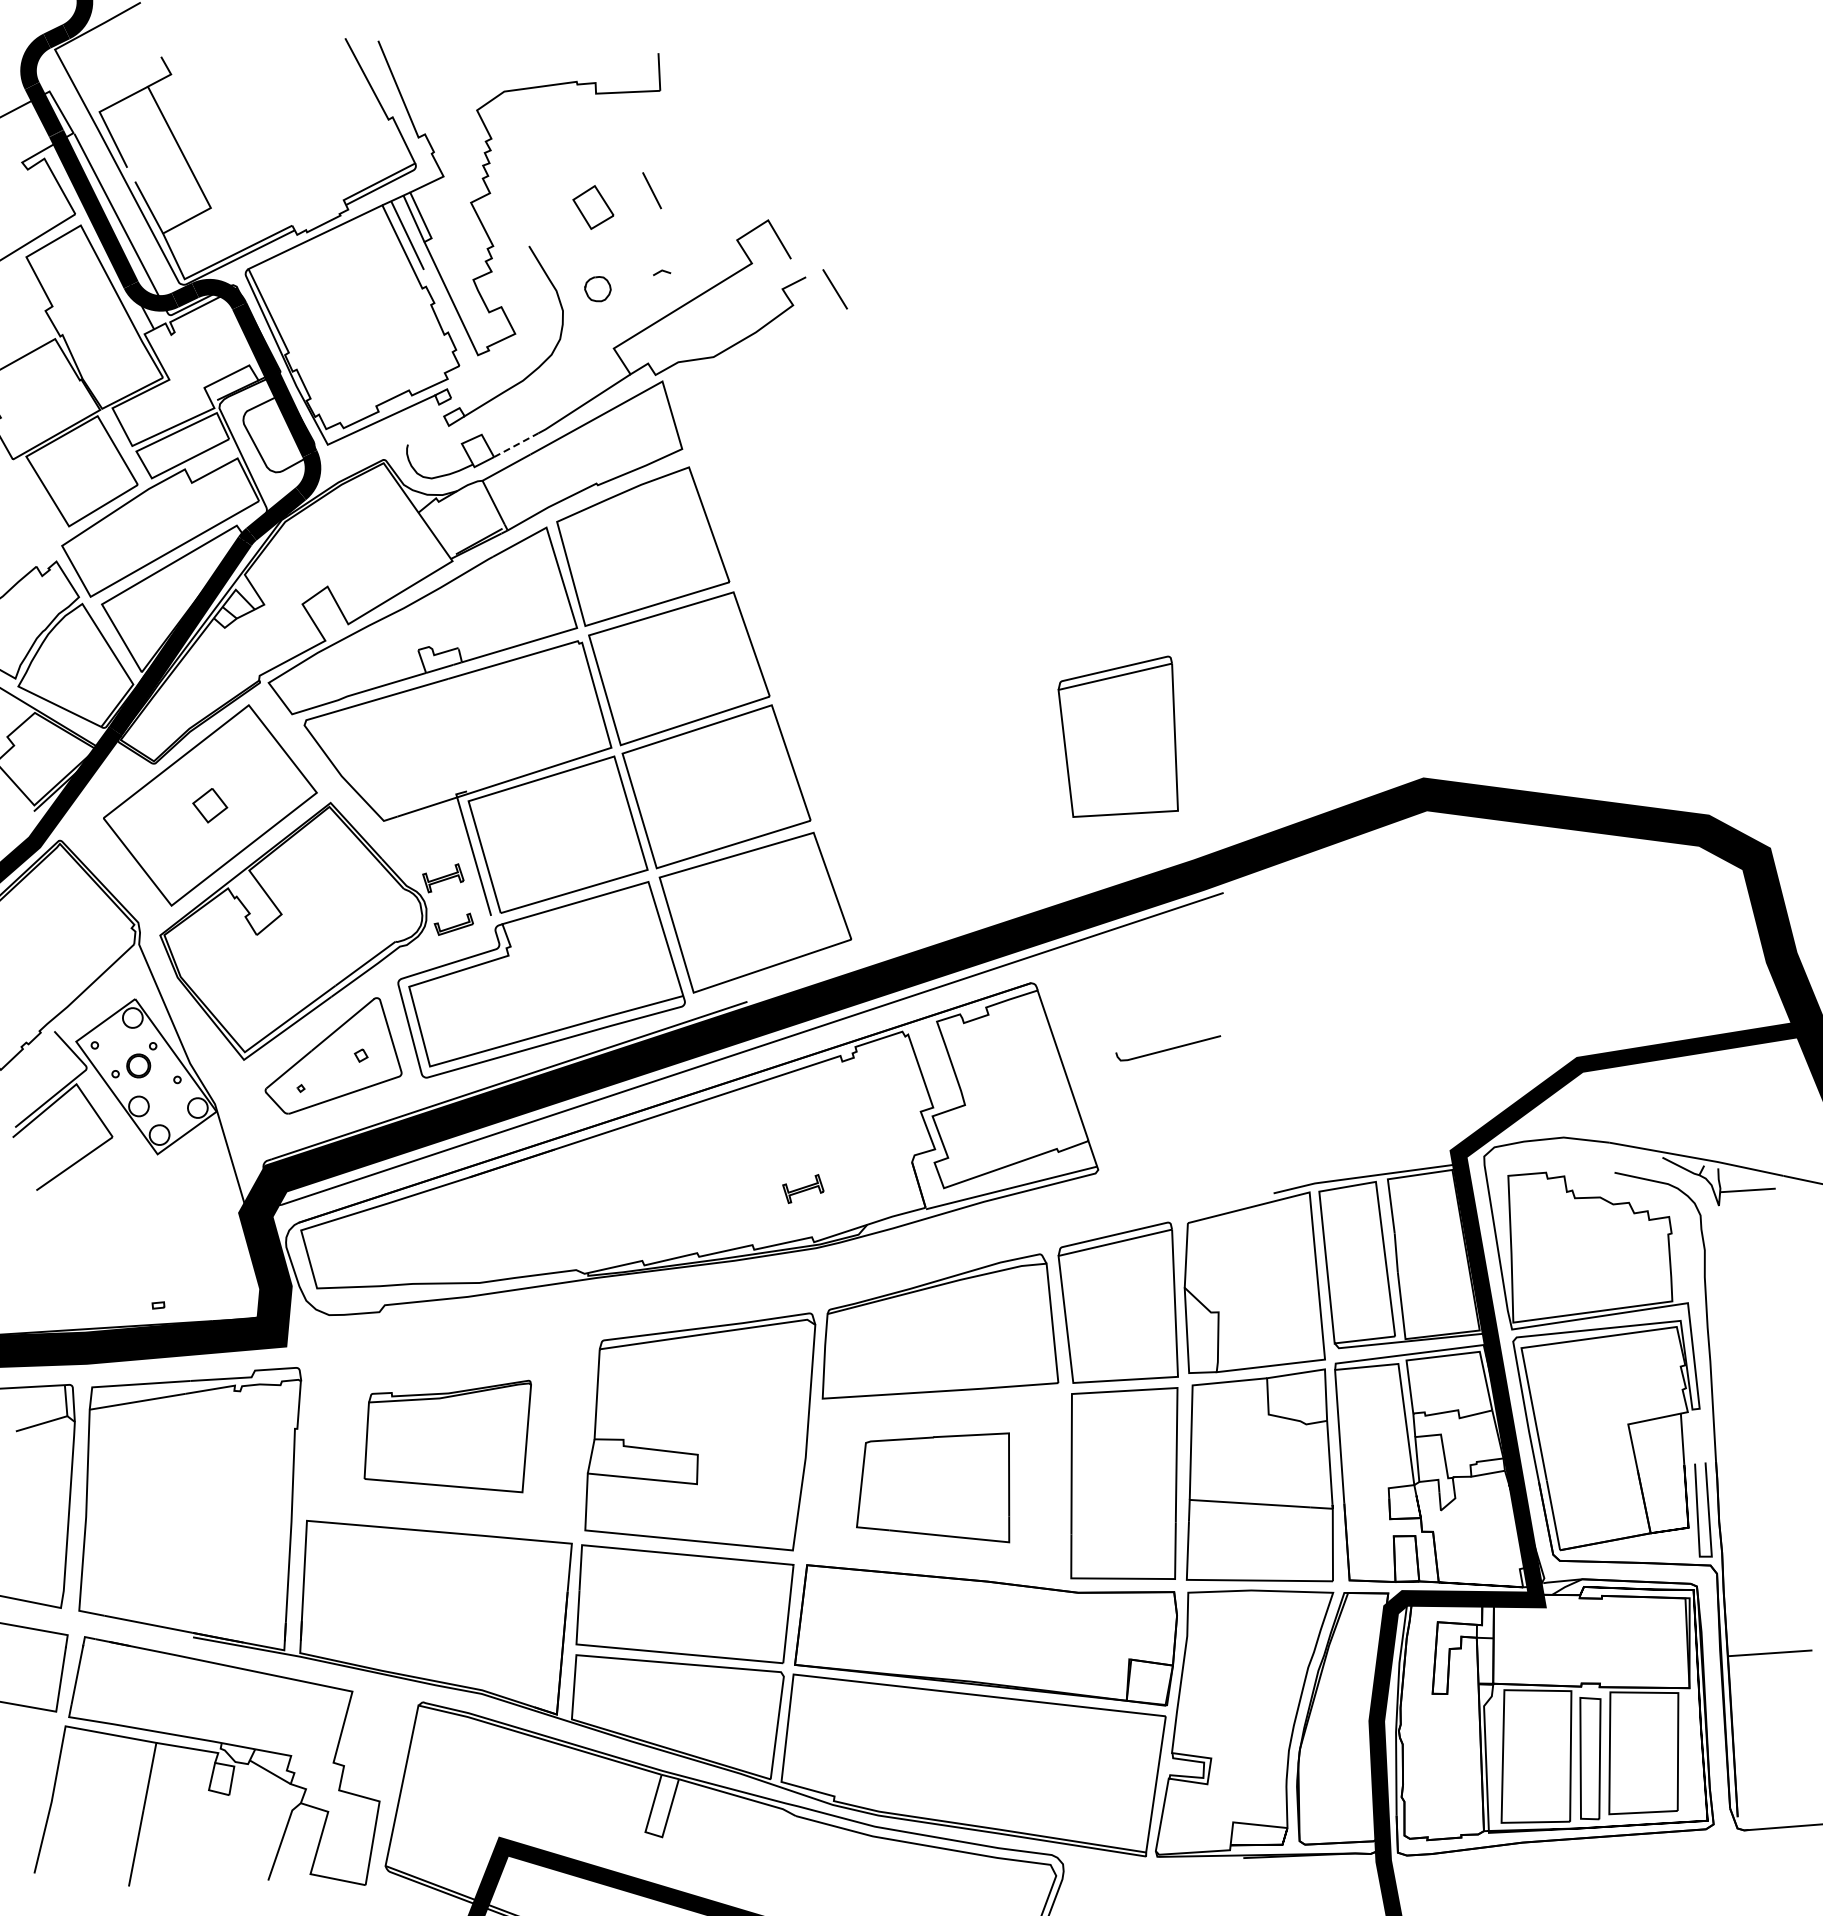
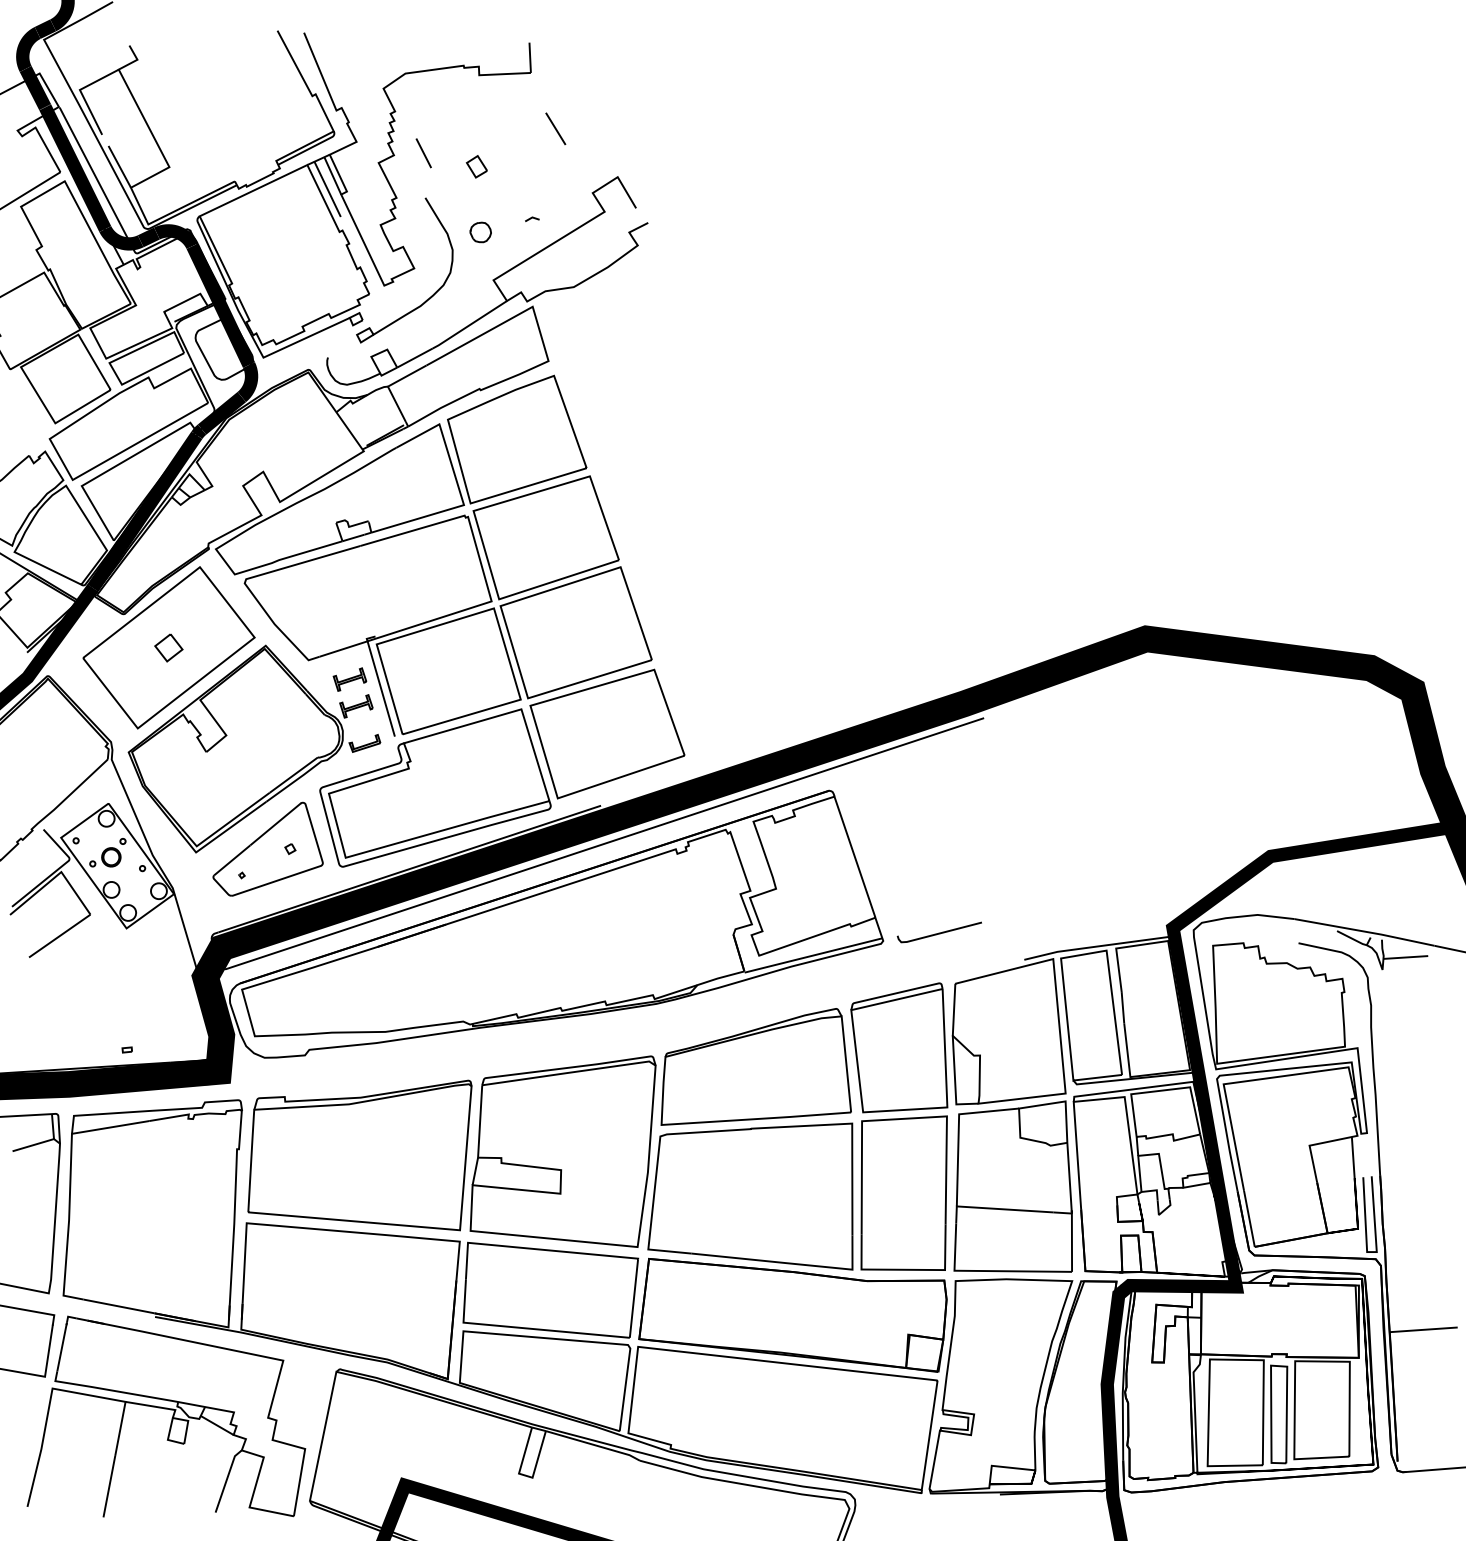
line: (651, 190) -> (423, 153), moved
part: (592, 207) -> (476, 166), size x0.62
line: (834, 289) -> (555, 128), moved
line: (516, 445) -> (415, 358), dashed -> solid
part: (1117, 736) -> (898, 592), removed
curve: (1168, 1048) -> (939, 932), moved
part: (803, 1188) -> (350, 679), moved
part: (447, 1436) -> (359, 1155), size x1.67
part: (932, 1487) -> (749, 1196), size x1.67

